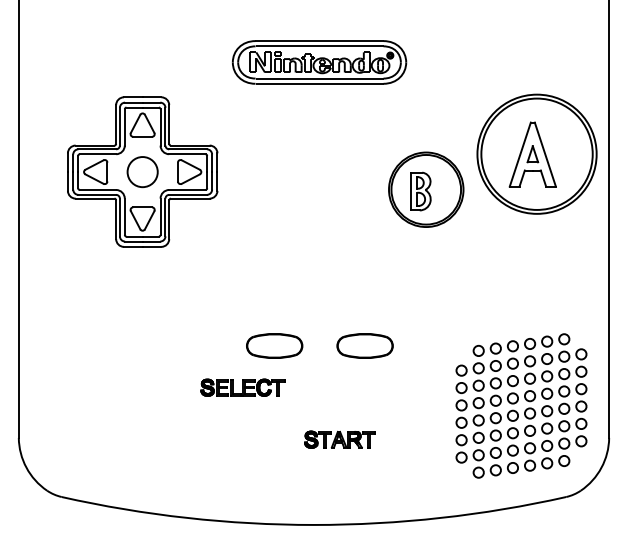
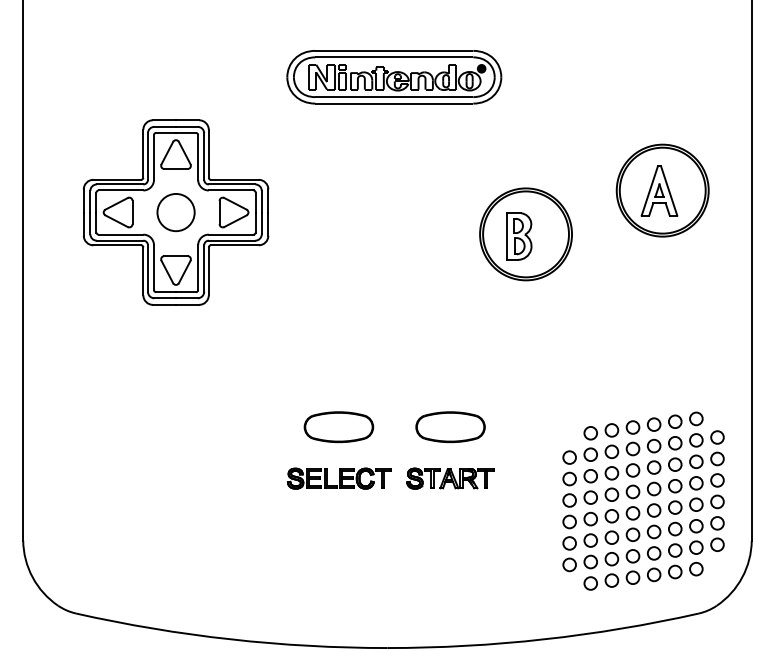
part: (536, 154) -> (662, 190), size x0.62
part: (242, 387) -> (338, 478), moved
part: (339, 439) -> (449, 478), moved

